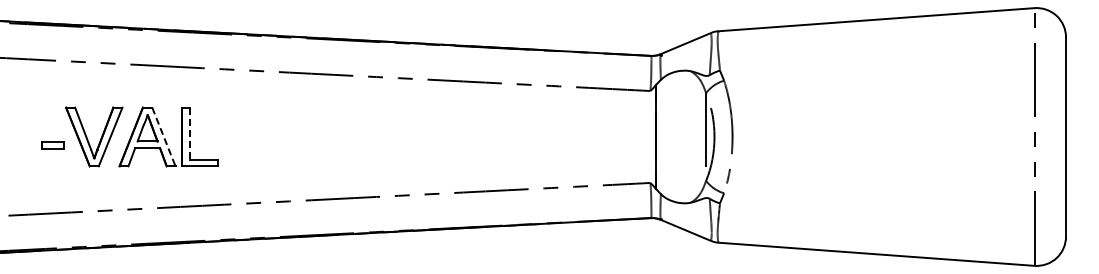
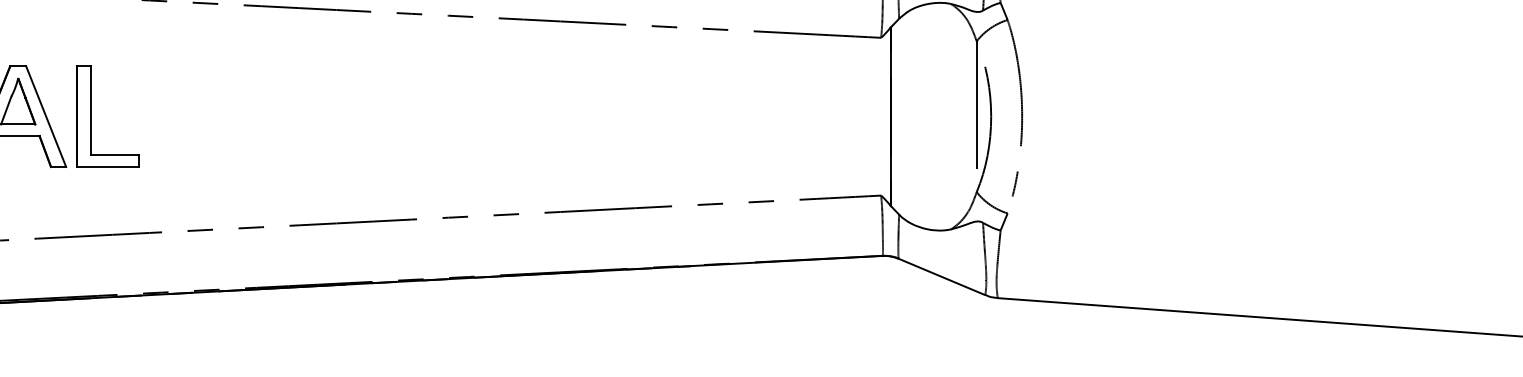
line: (190, 133) -> (91, 110), dashed -> solid
line: (163, 137) -> (45, 117), dashed -> solid

